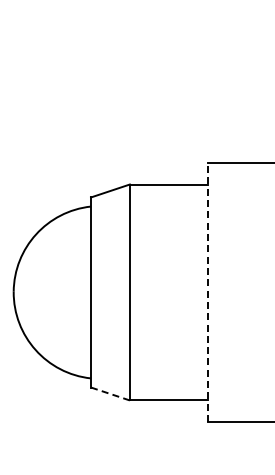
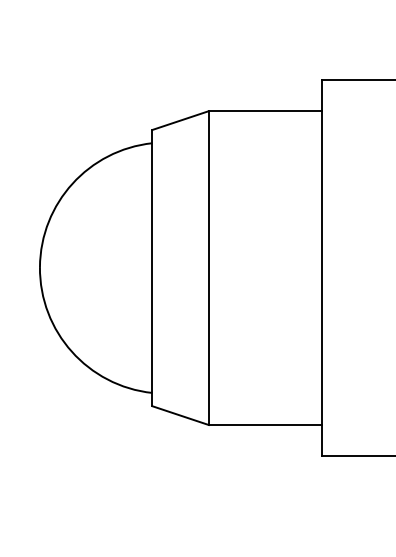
line: (207, 292) -> (321, 268), dashed -> solid
line: (110, 394) -> (180, 416), dashed -> solid

